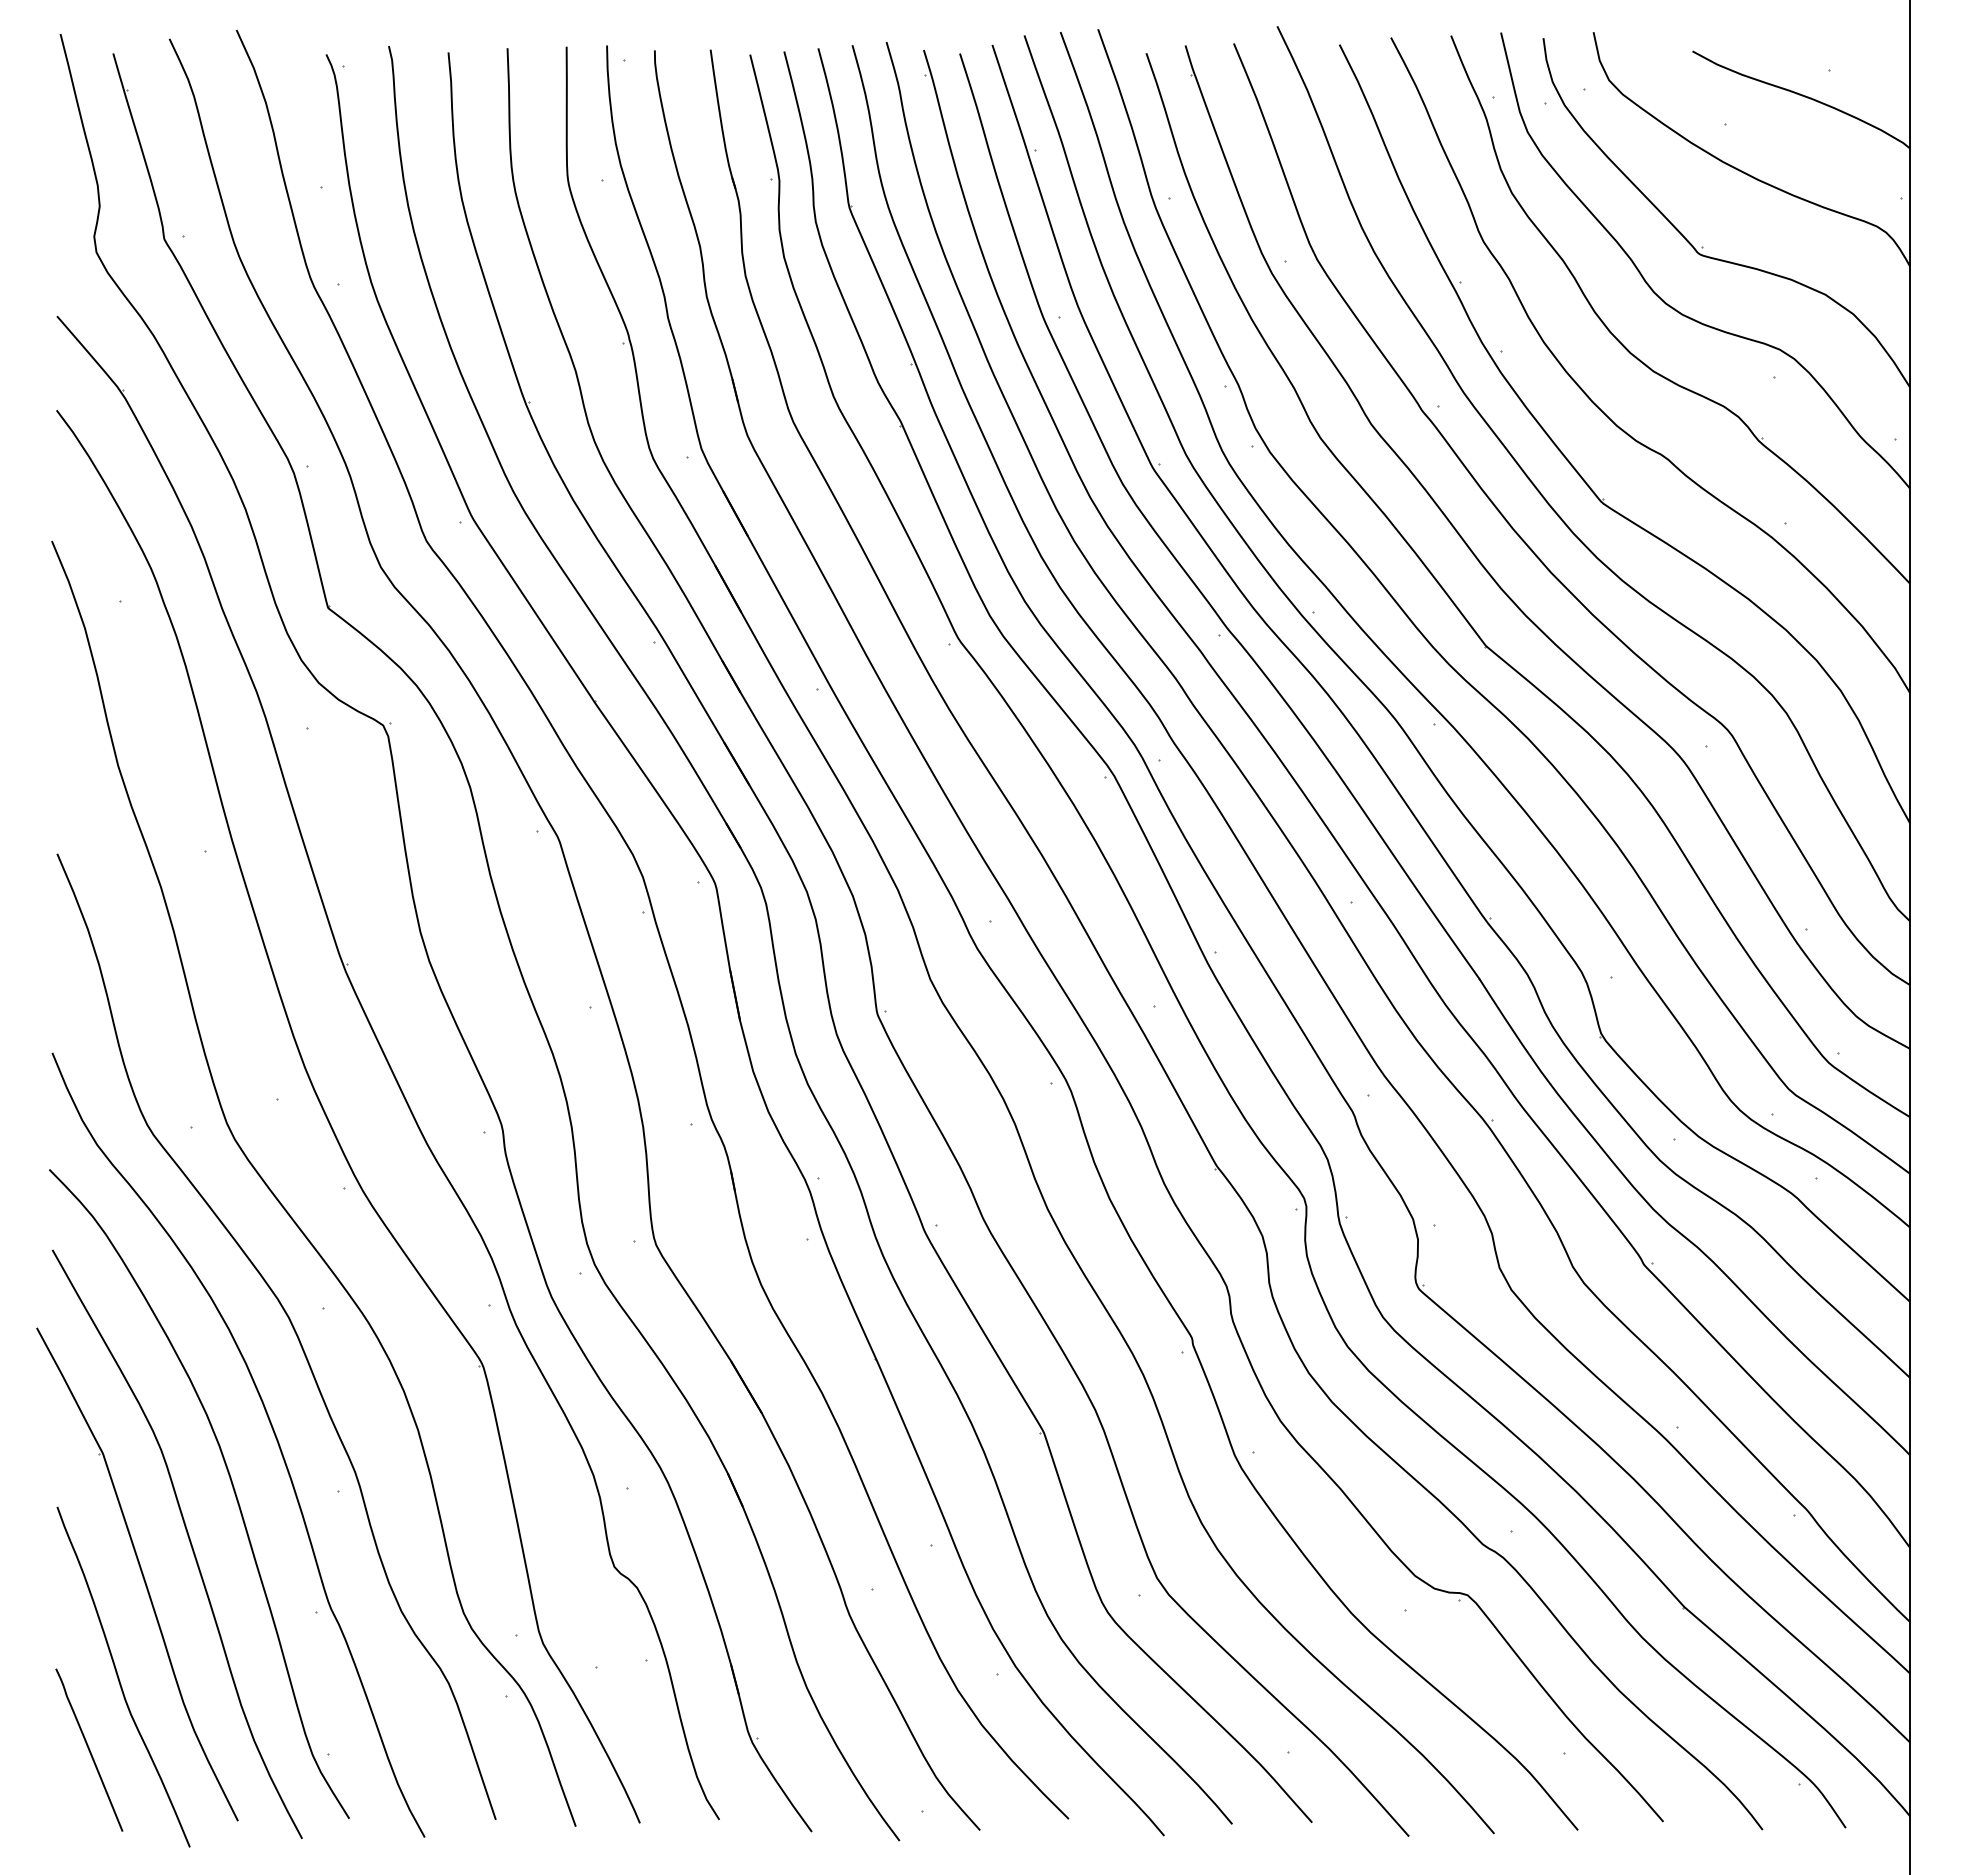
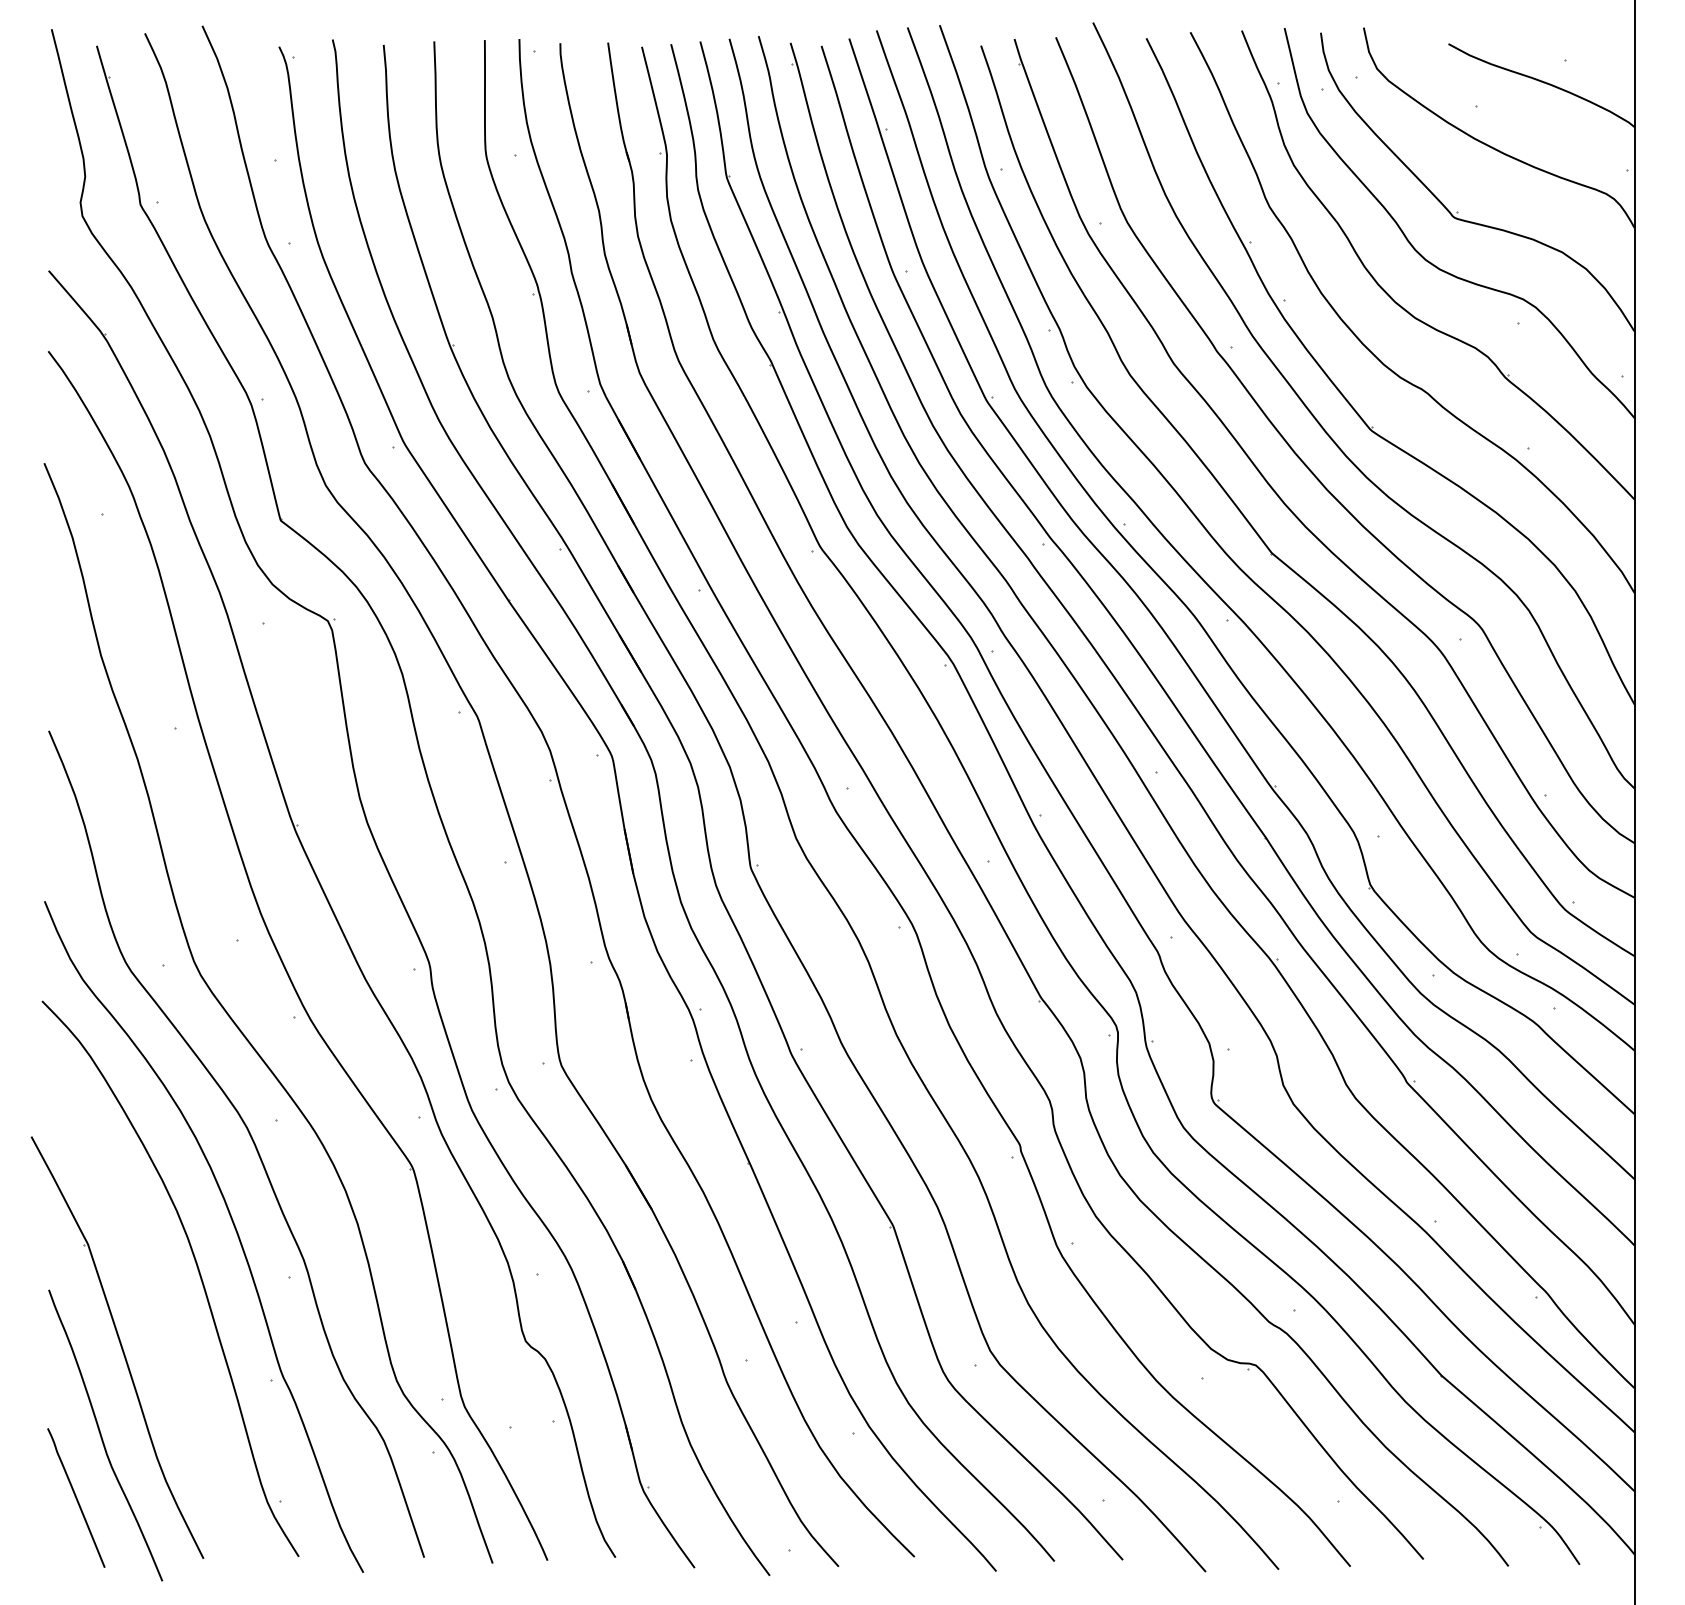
curve: (188, 1539) -> (161, 1317), removed

